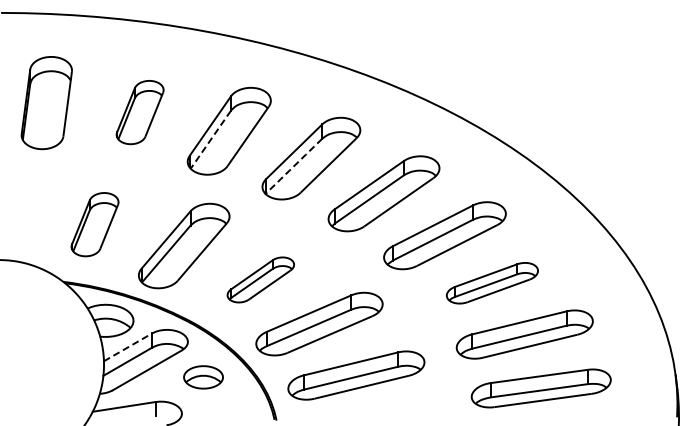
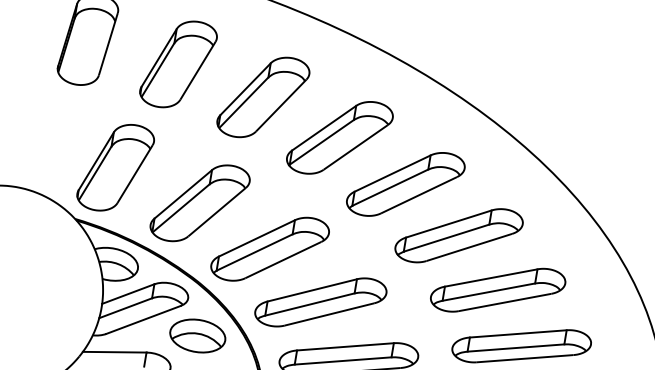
part: (139, 112) -> (177, 64), size x1.43
line: (210, 139) -> (243, 102), dashed -> solid
line: (294, 165) -> (322, 141), dashed -> solid
part: (94, 224) -> (115, 167), size x1.43
part: (260, 279) -> (269, 248), size x1.67
part: (492, 283) -> (498, 290), size x1.43
line: (128, 347) -> (128, 294), dashed -> solid
part: (203, 377) -> (197, 336), size x1.43

